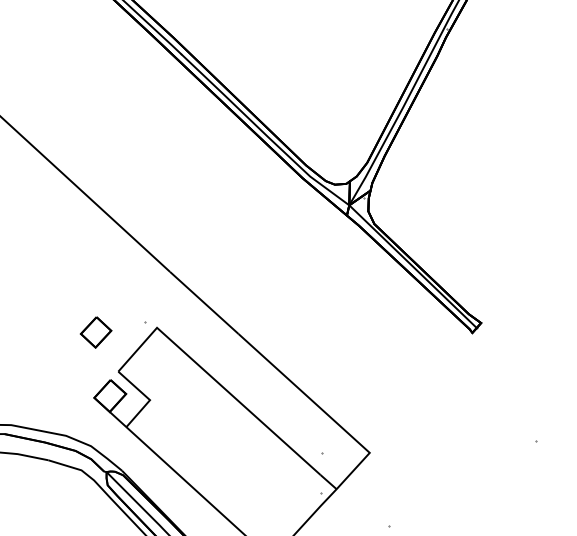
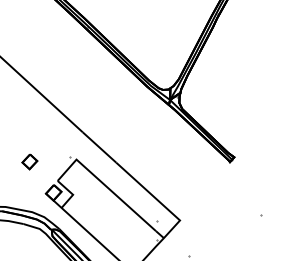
part: (95, 331) -> (29, 161), moved

